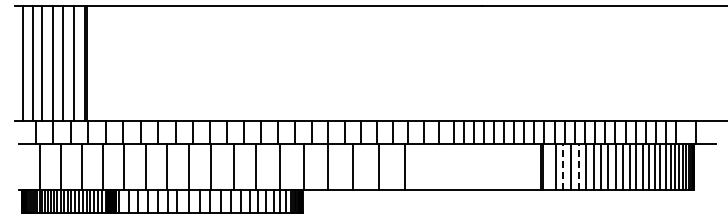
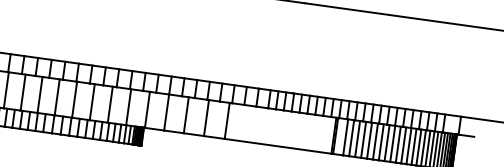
line: (563, 166) -> (351, 138), dashed -> solid
line: (578, 166) -> (363, 139), dashed -> solid

